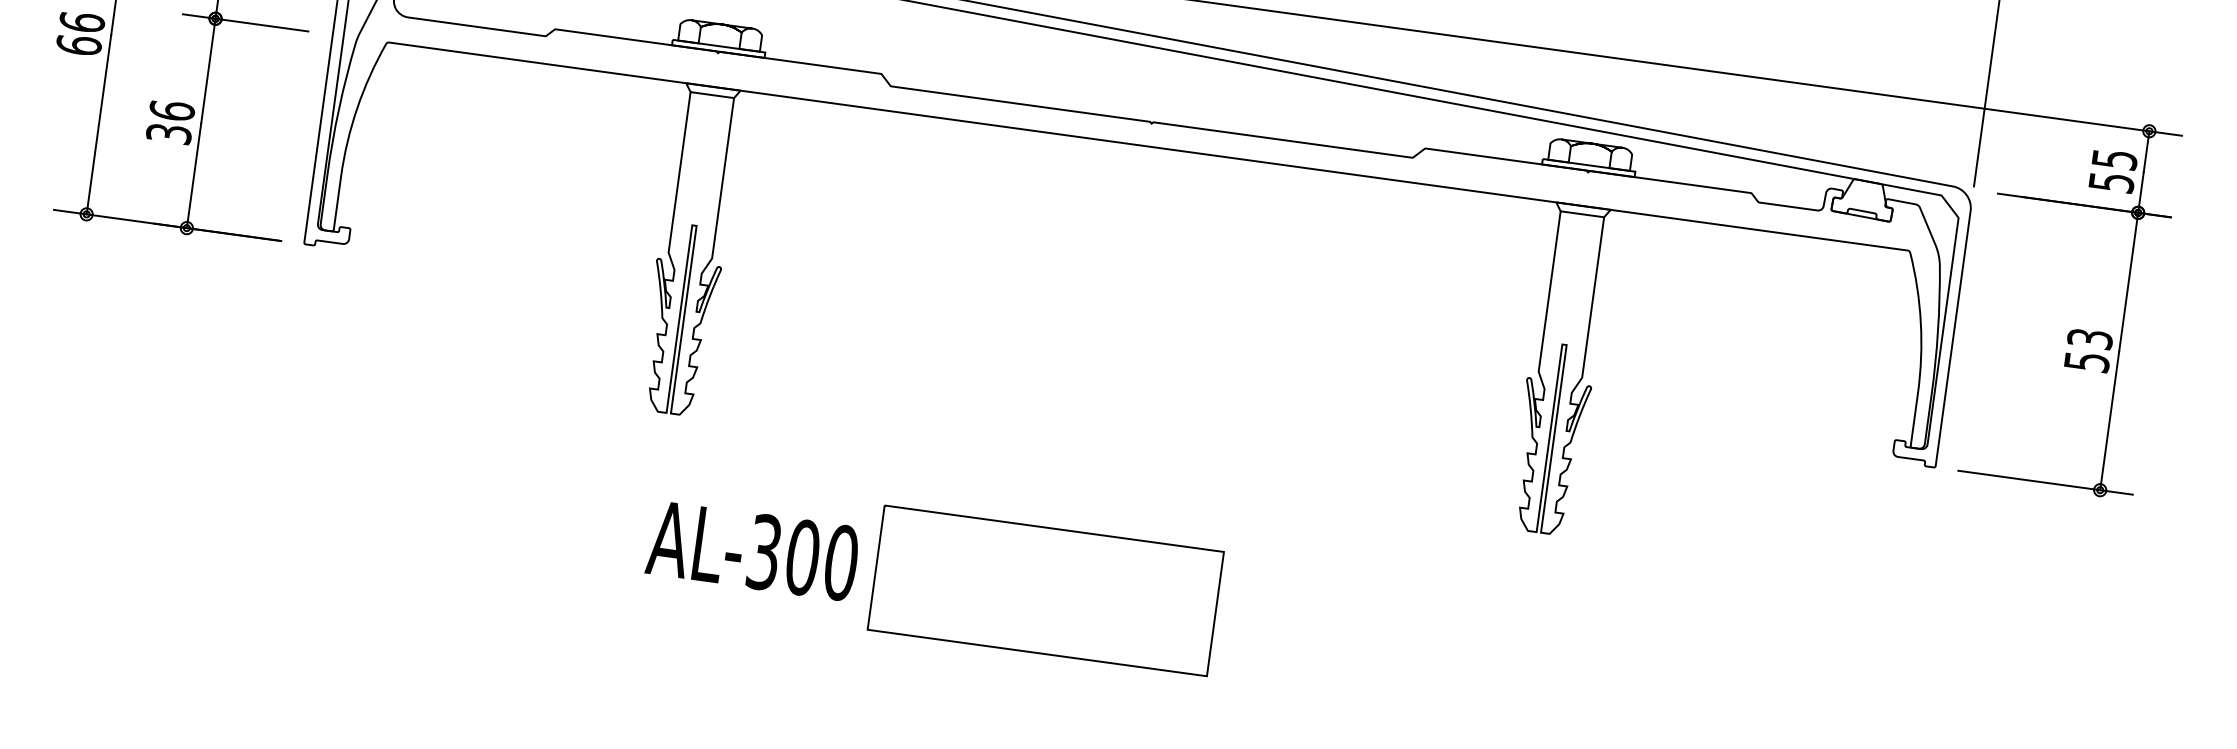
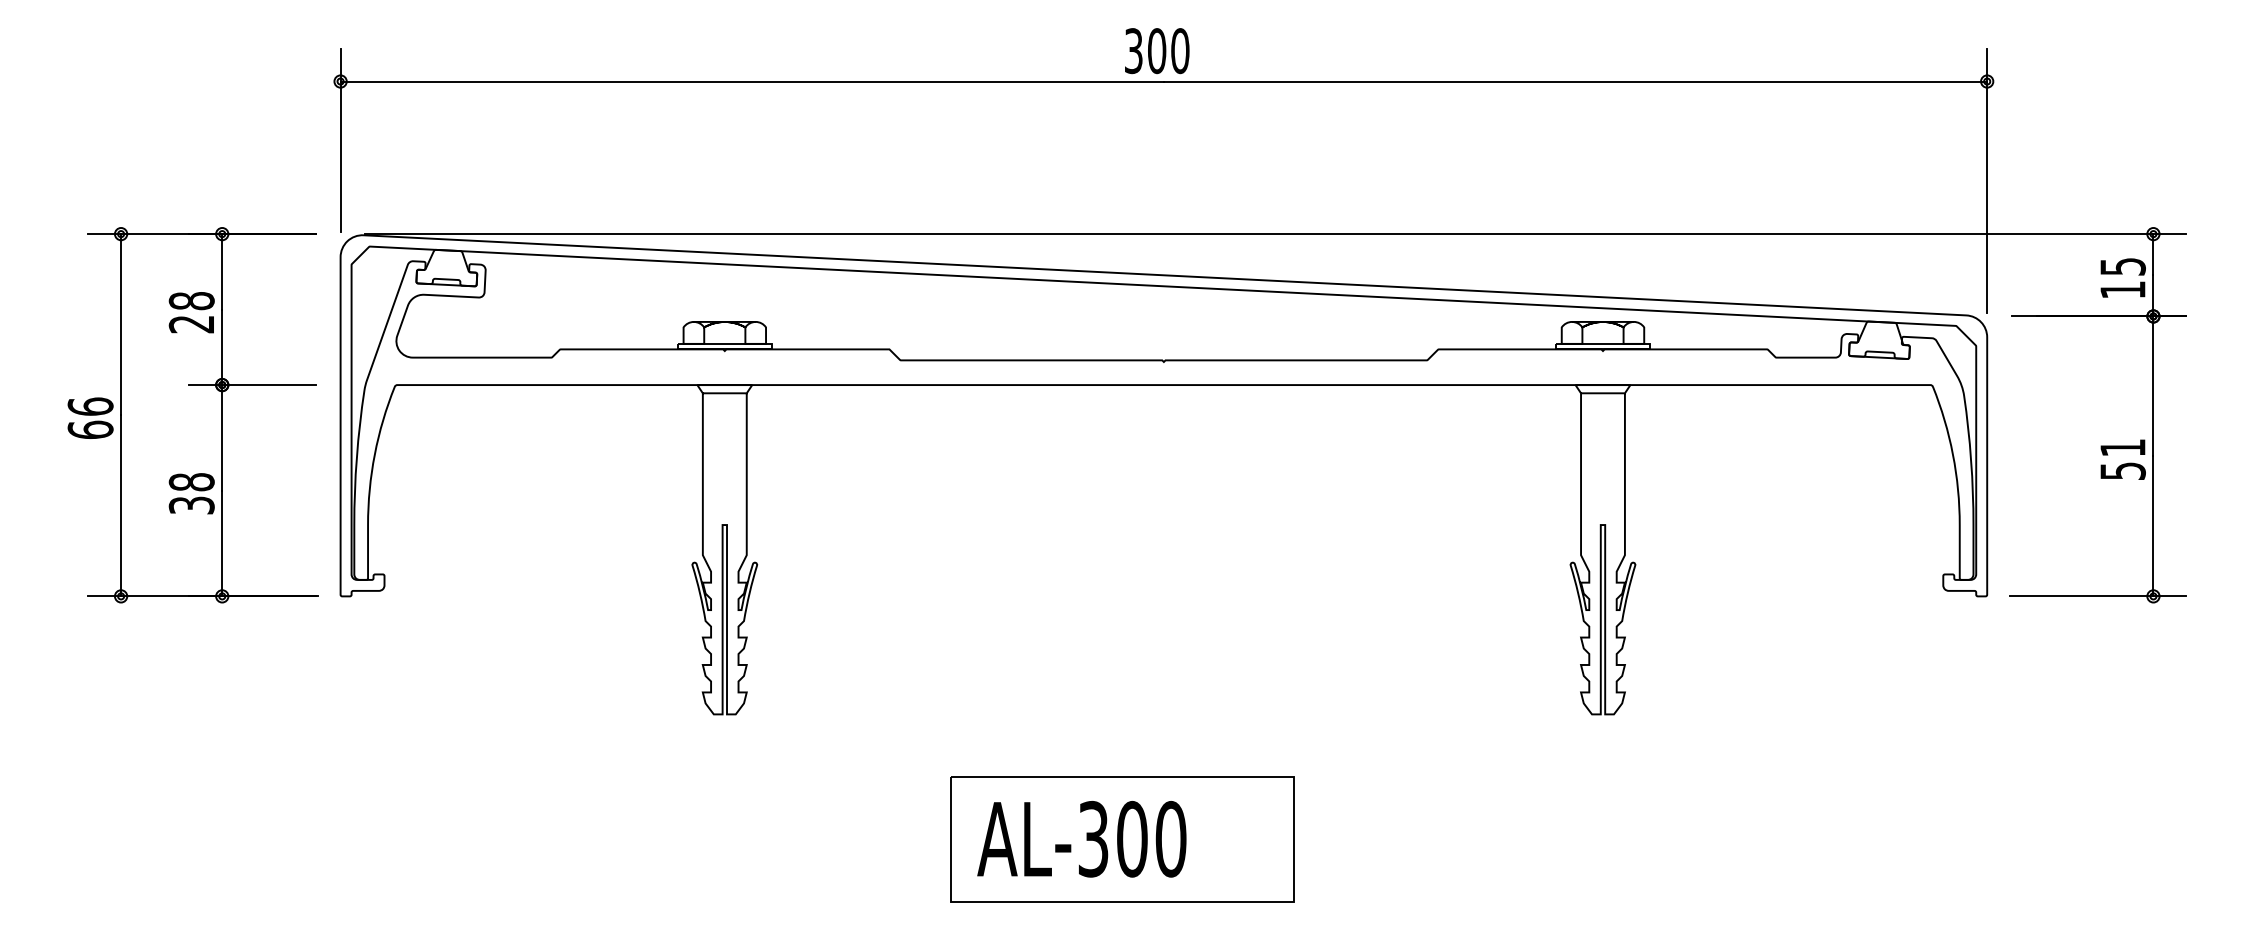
text: (171, 110) -> (191, 481), 36 -> 38
text: (2111, 181) -> (2122, 289), 55 -> 15
text: (2089, 338) -> (2122, 447), 53 -> 51
text: (752, 550) -> (1081, 839), moved

